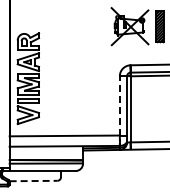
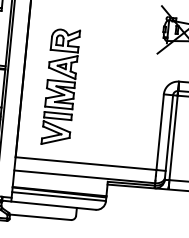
part: (27, 78) -> (59, 86), moved
line: (119, 105) -> (159, 131), dashed -> solid
line: (33, 181) -> (40, 217), dashed -> solid

